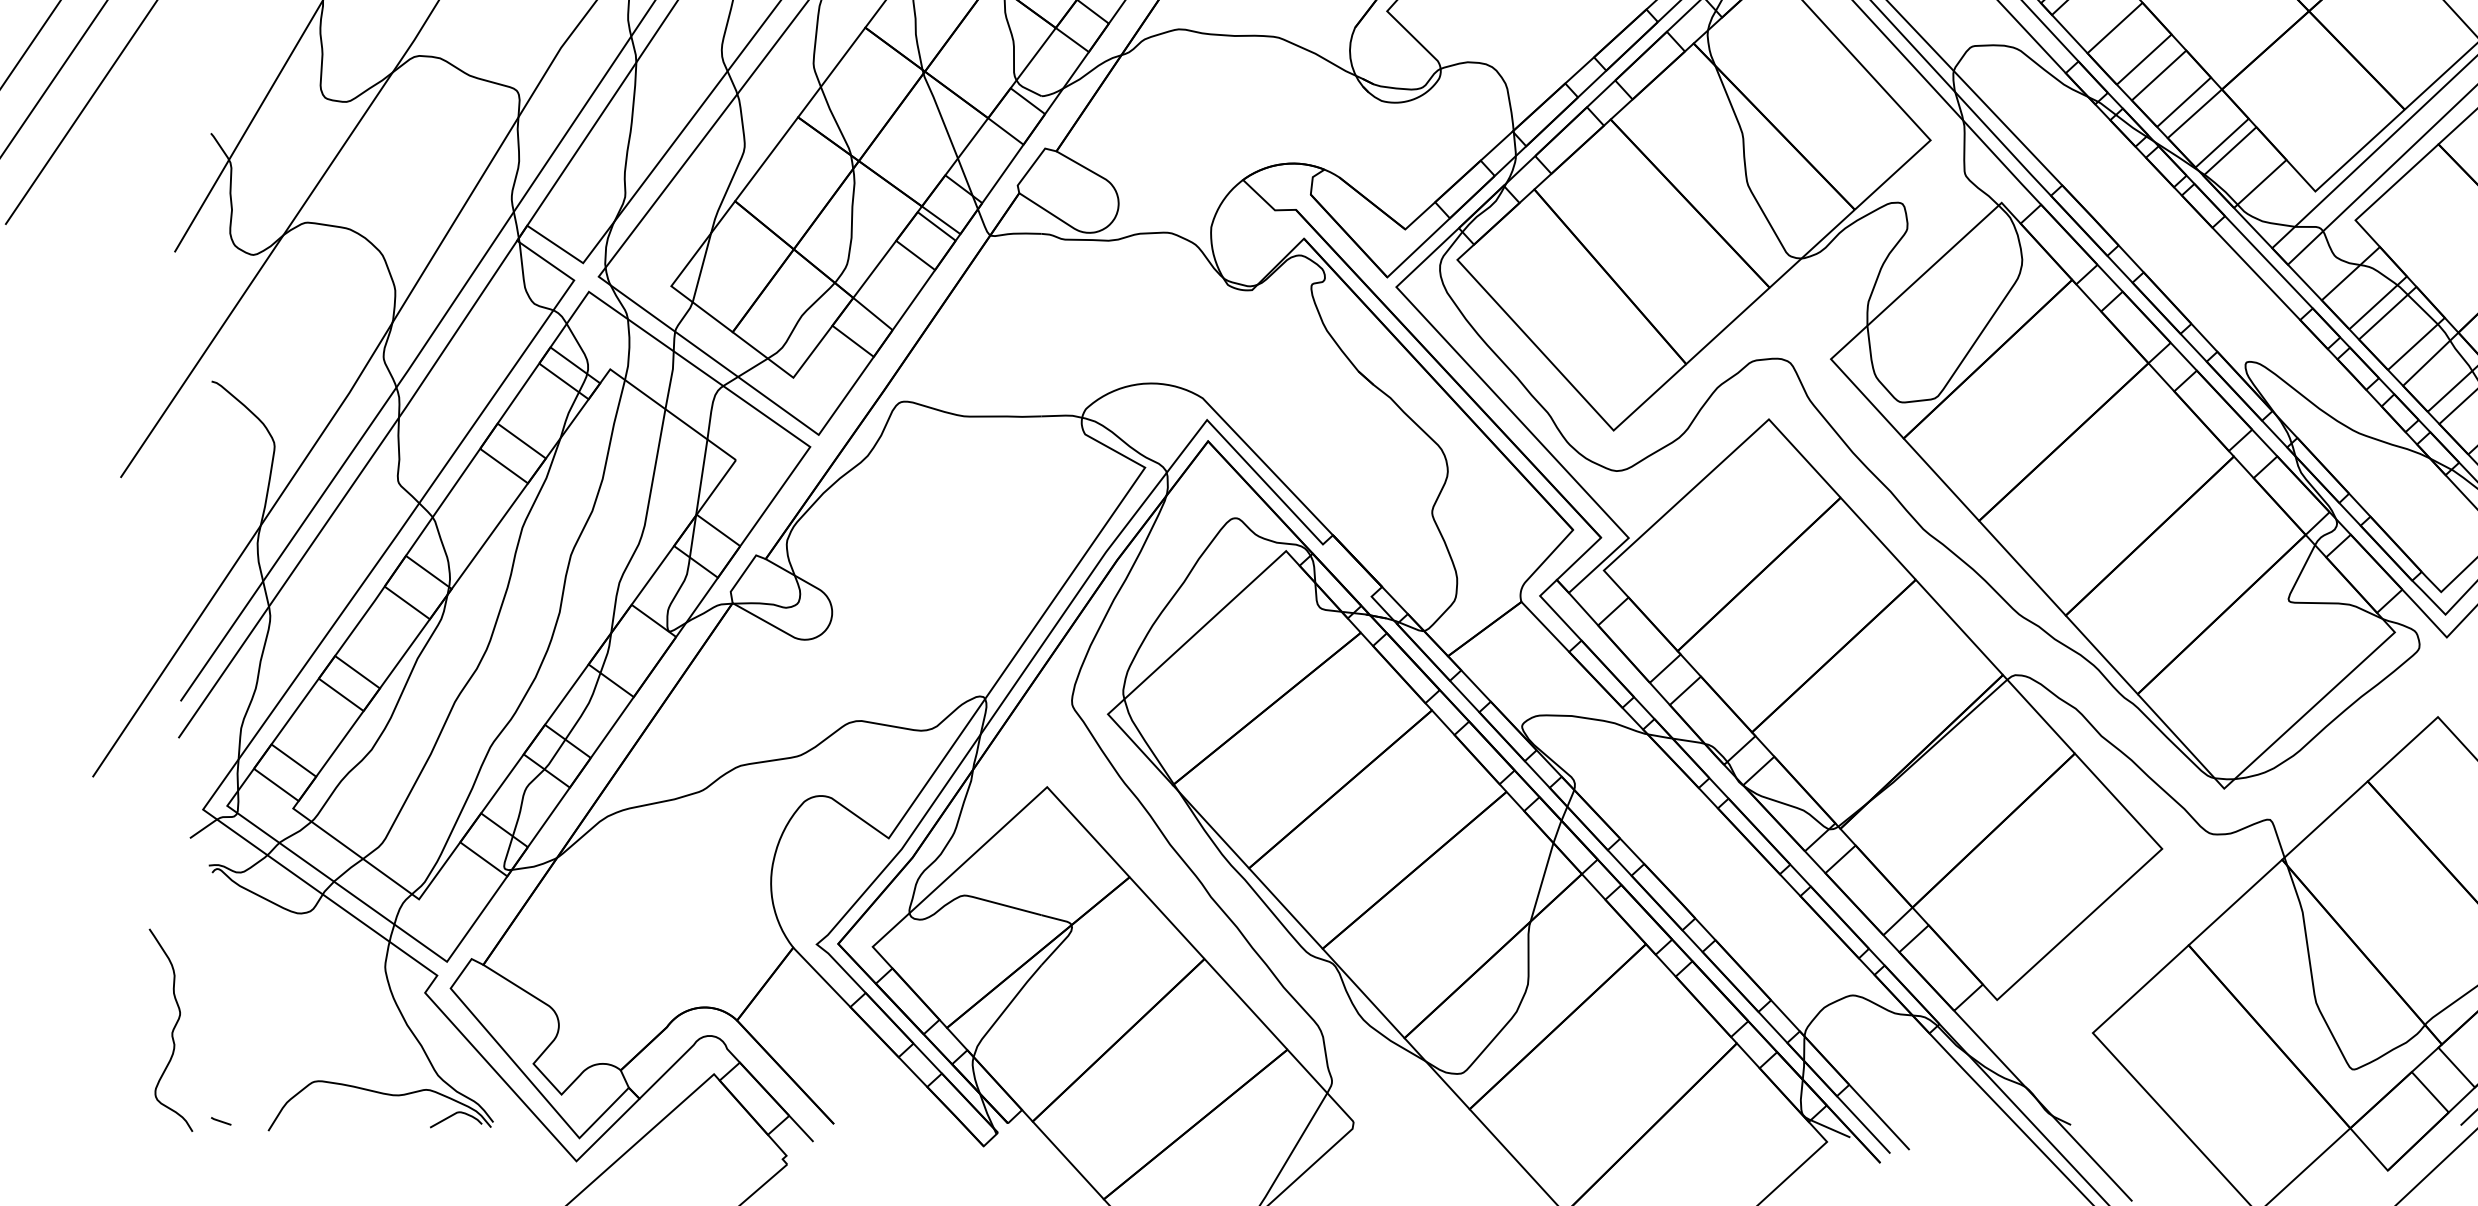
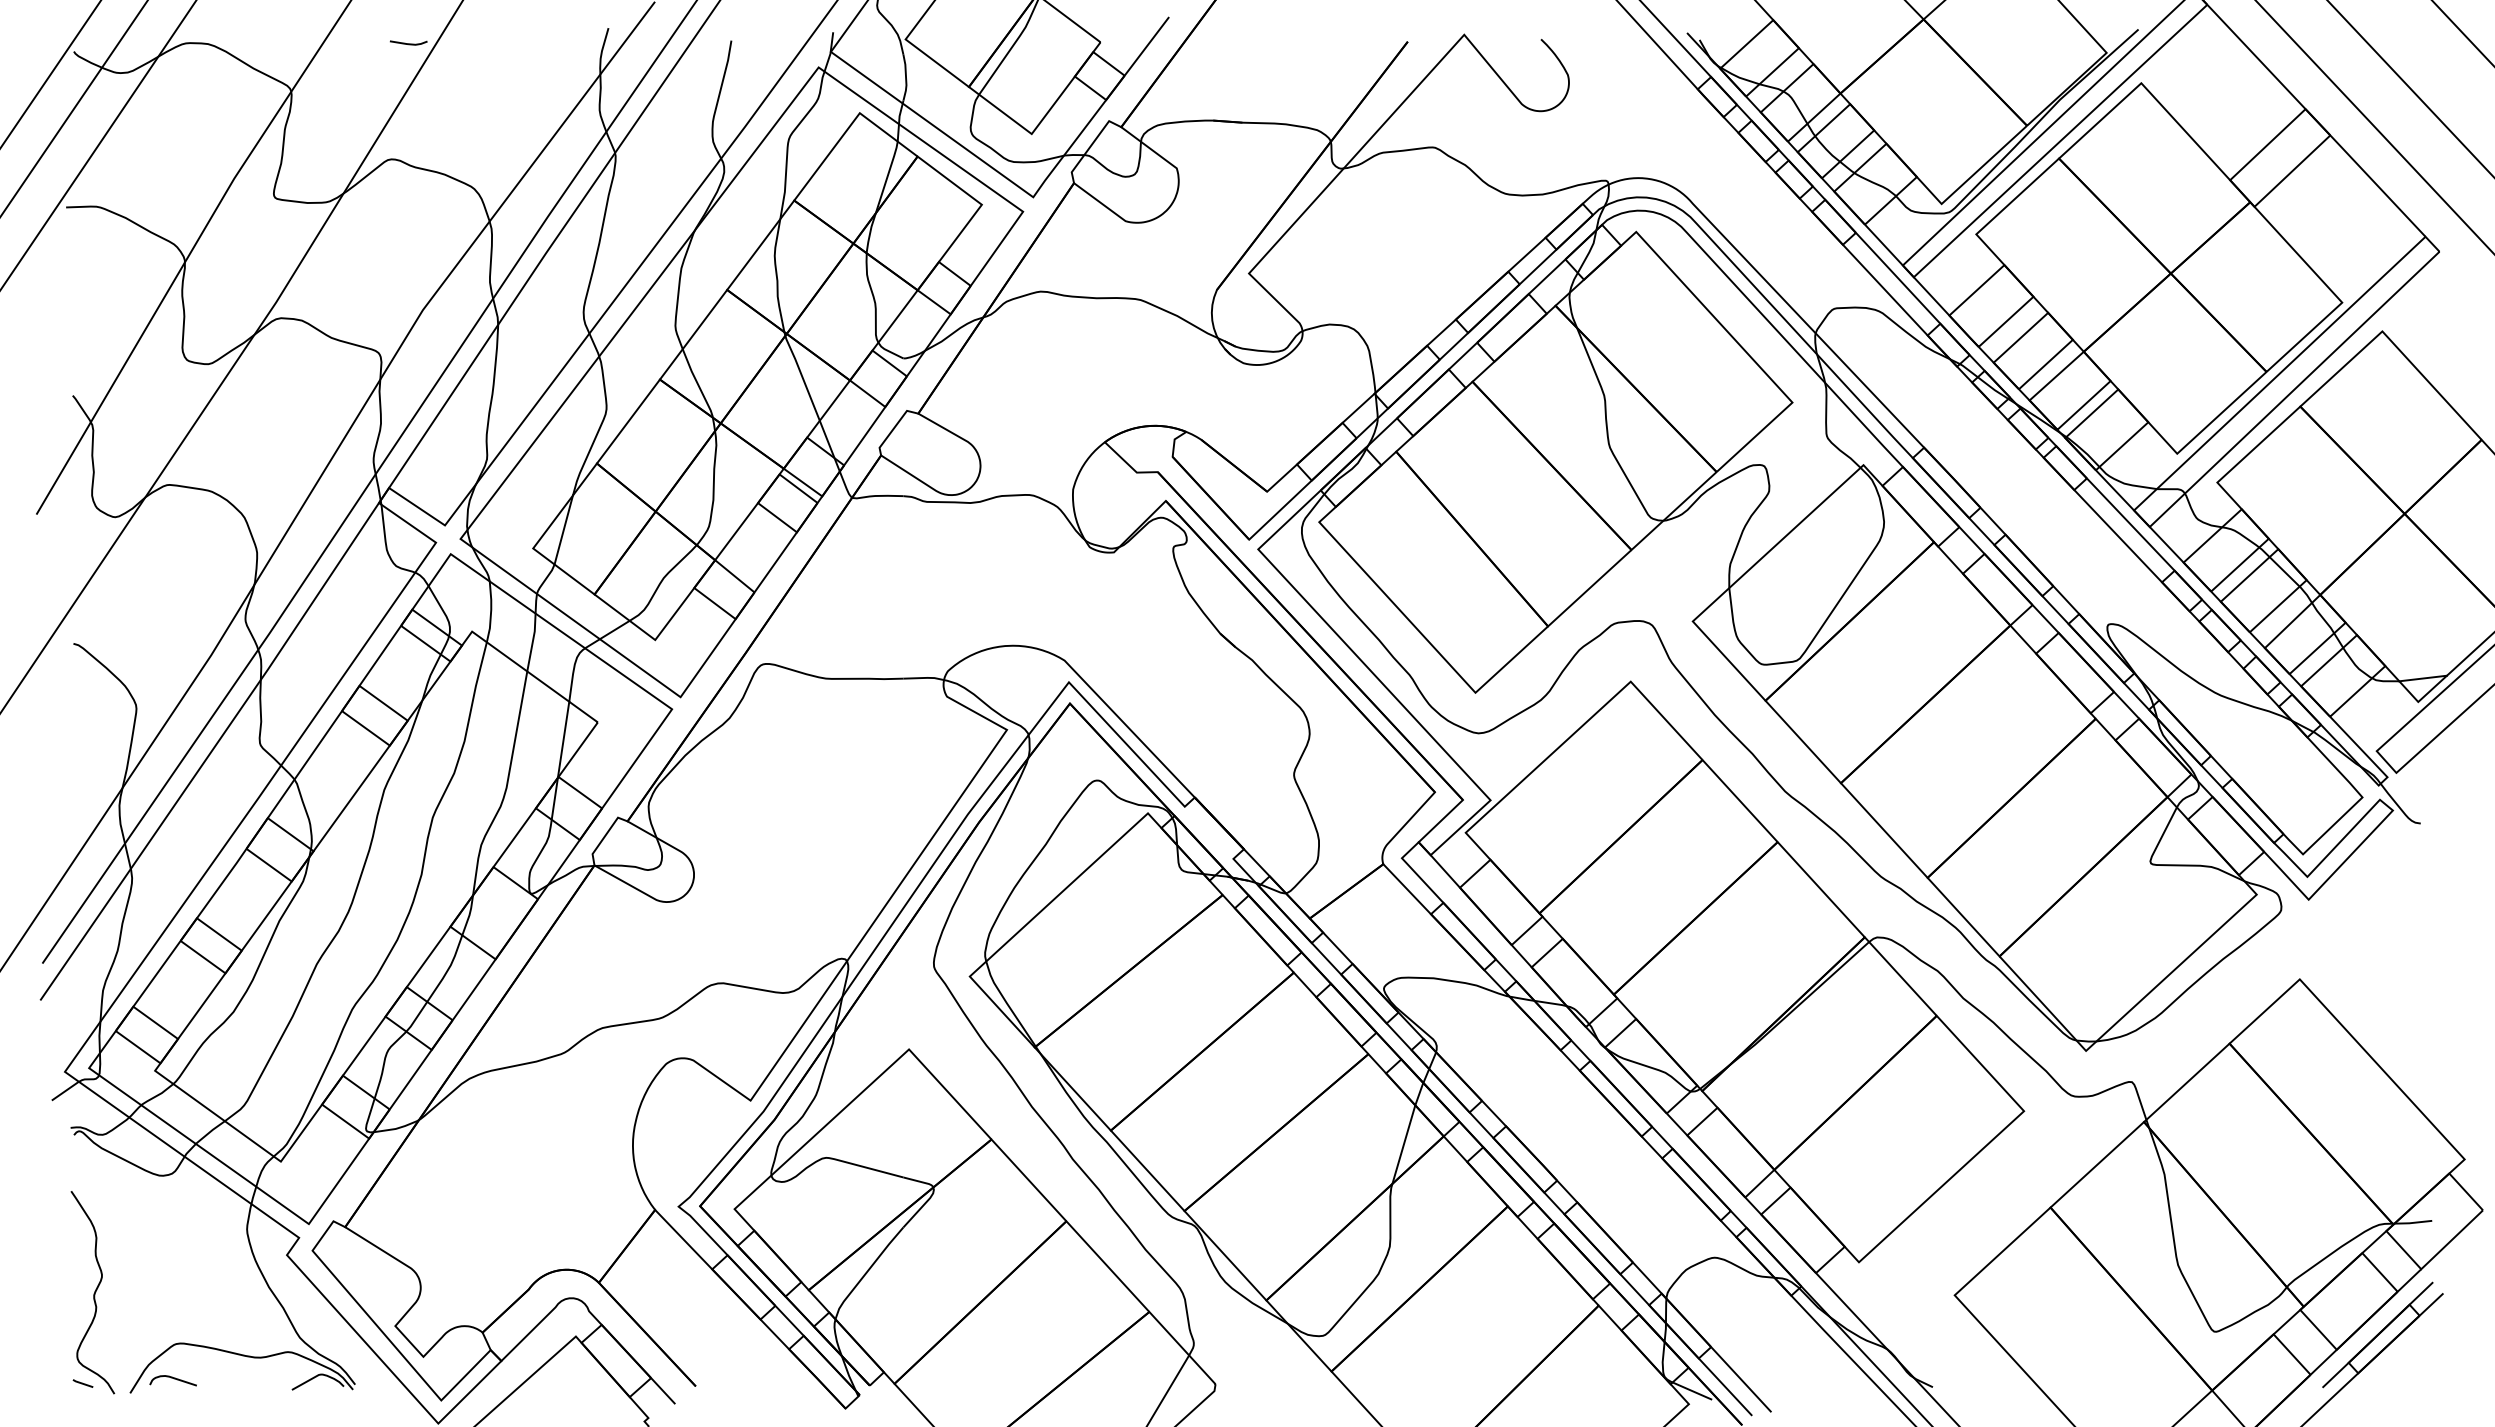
curve: (171, 1031) -> (93, 1293), moved
curve: (310, 1116) -> (172, 1378), added

